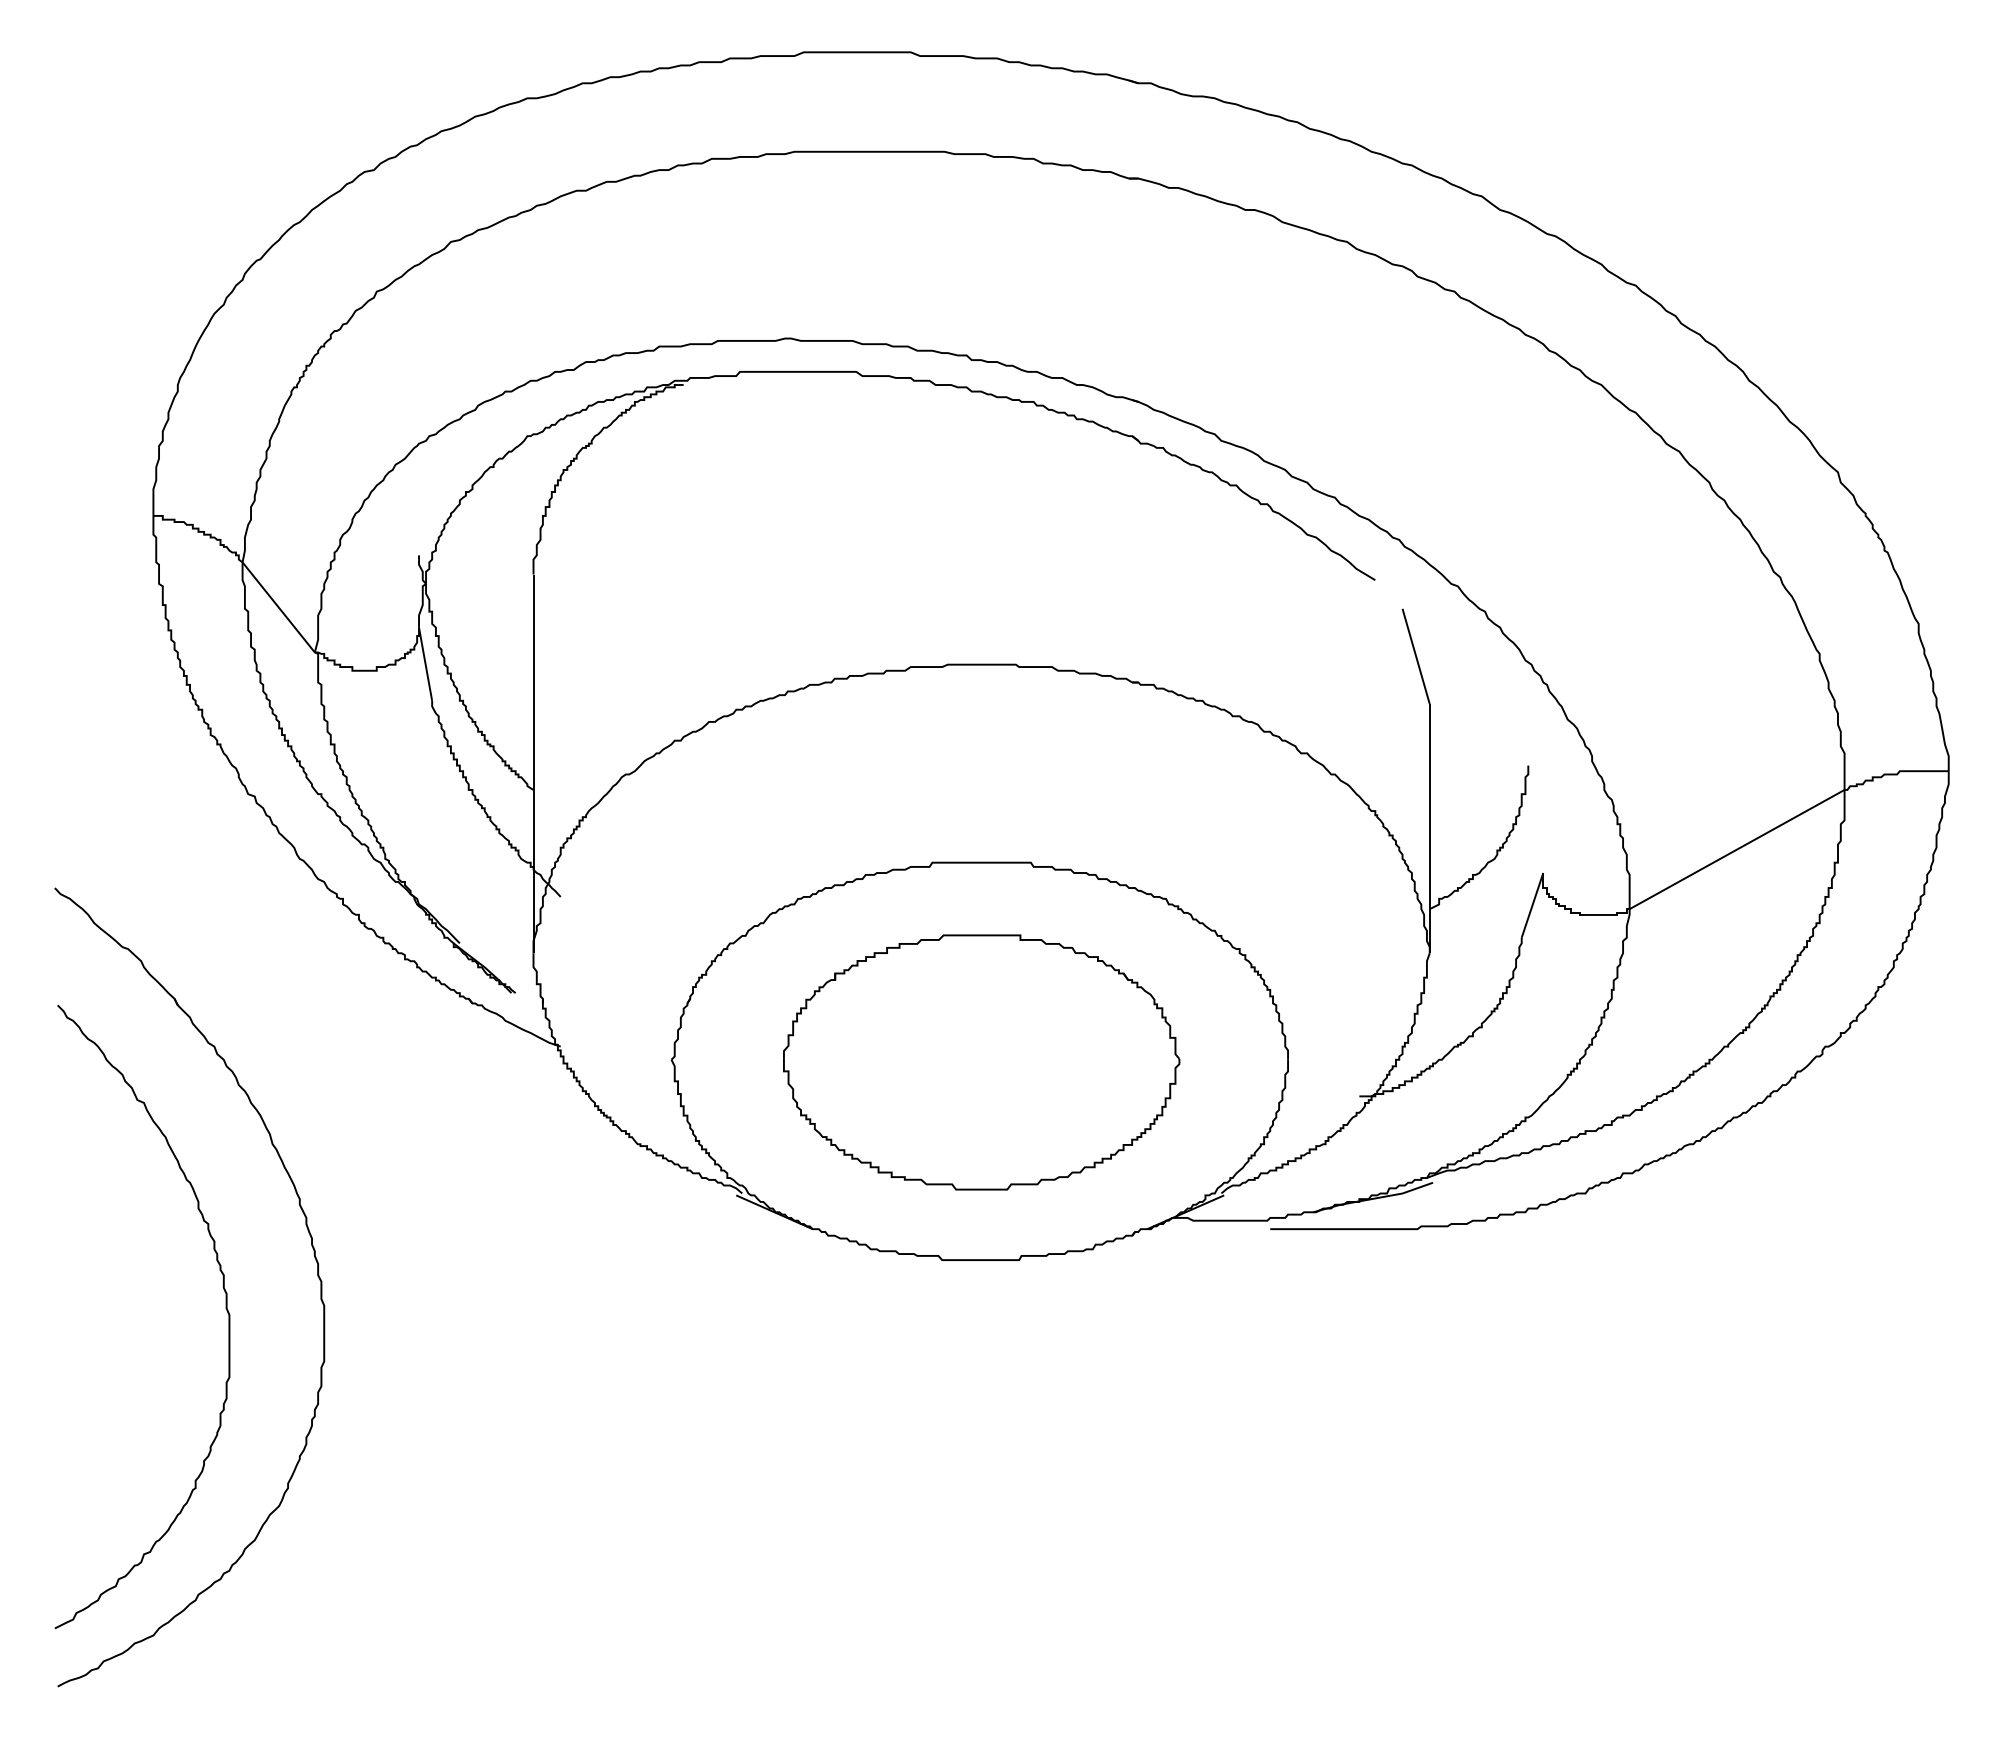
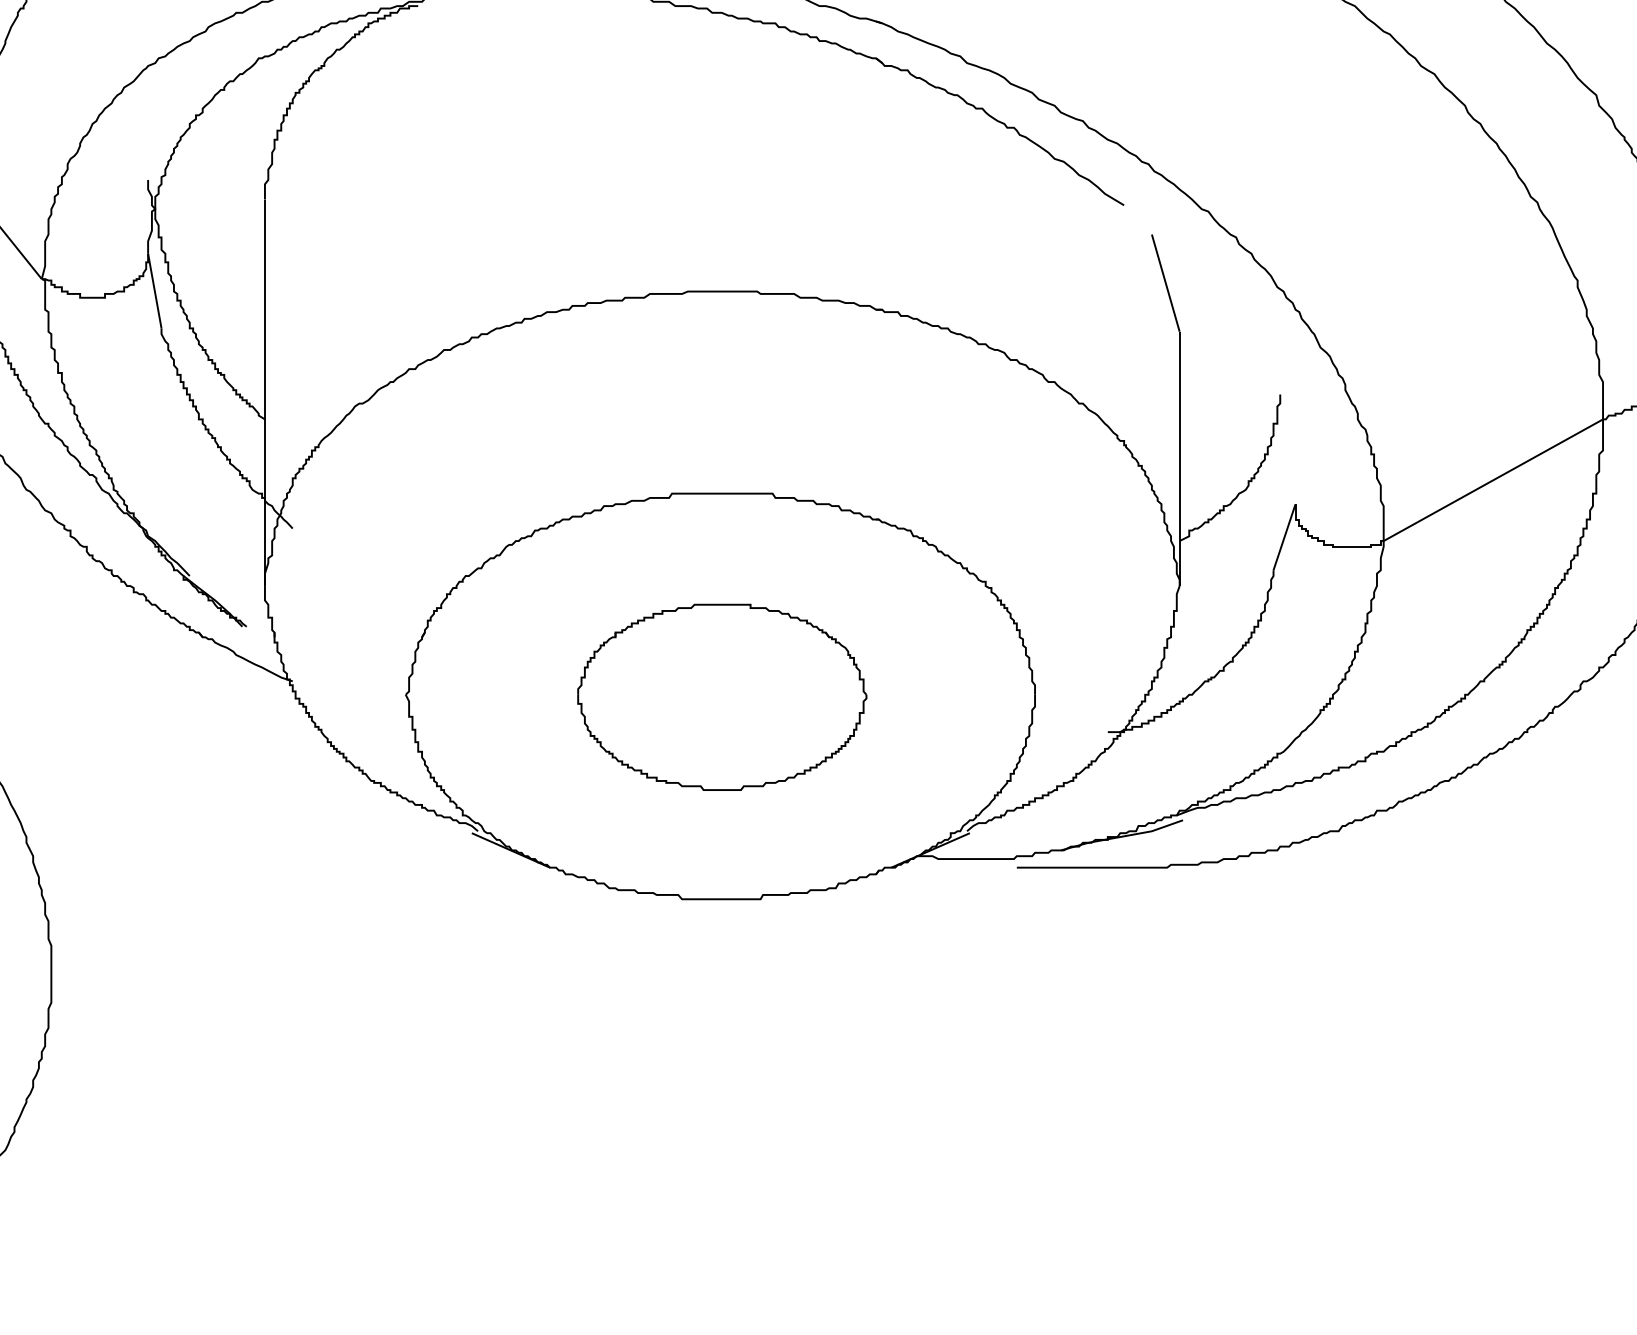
part: (981, 1061) -> (722, 696), size x0.71

